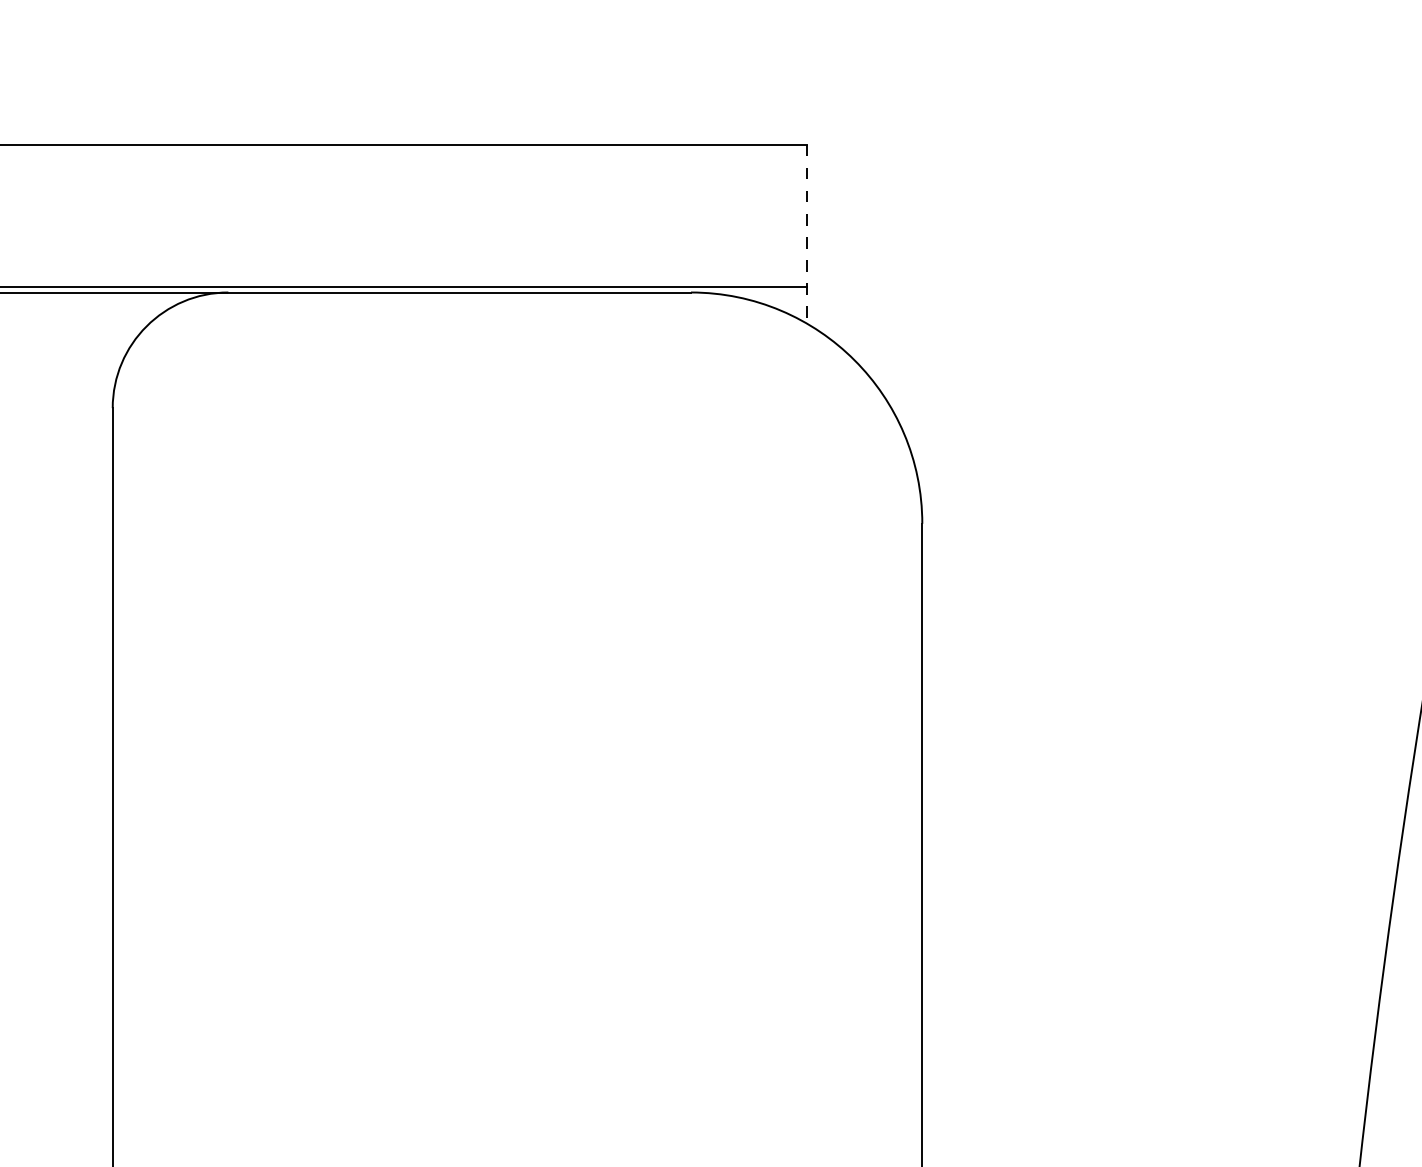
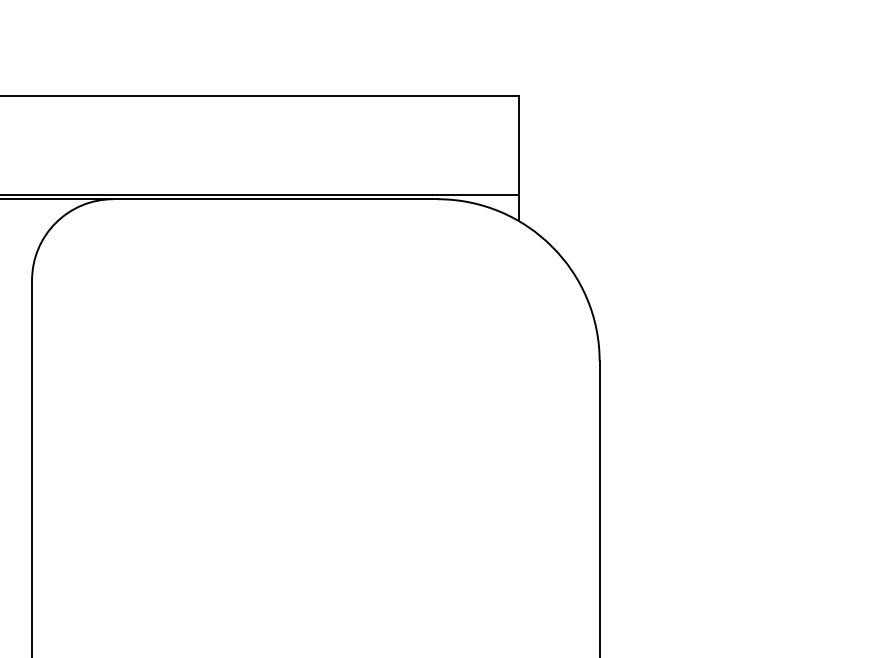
line: (806, 234) -> (518, 158), dashed -> solid

